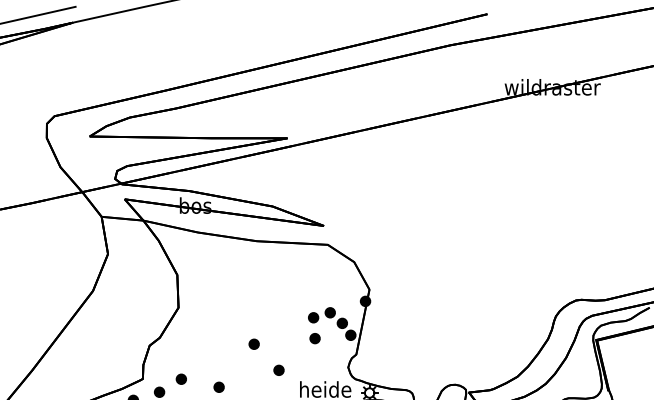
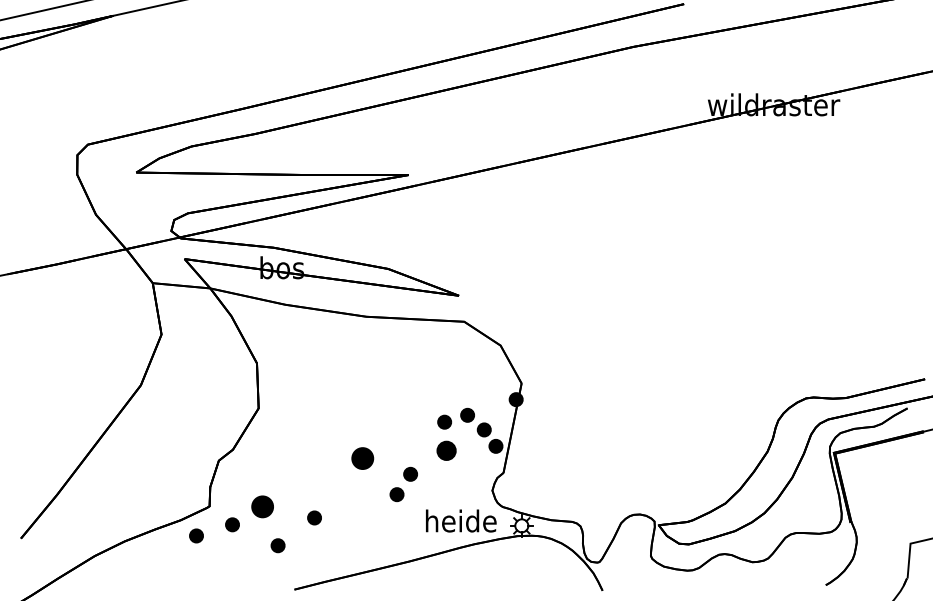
part: (314, 338) -> (446, 450), size x1.4
part: (253, 344) -> (362, 458), size x1.6
part: (288, 355) -> (410, 473), added
part: (181, 378) -> (262, 506), size x1.6

